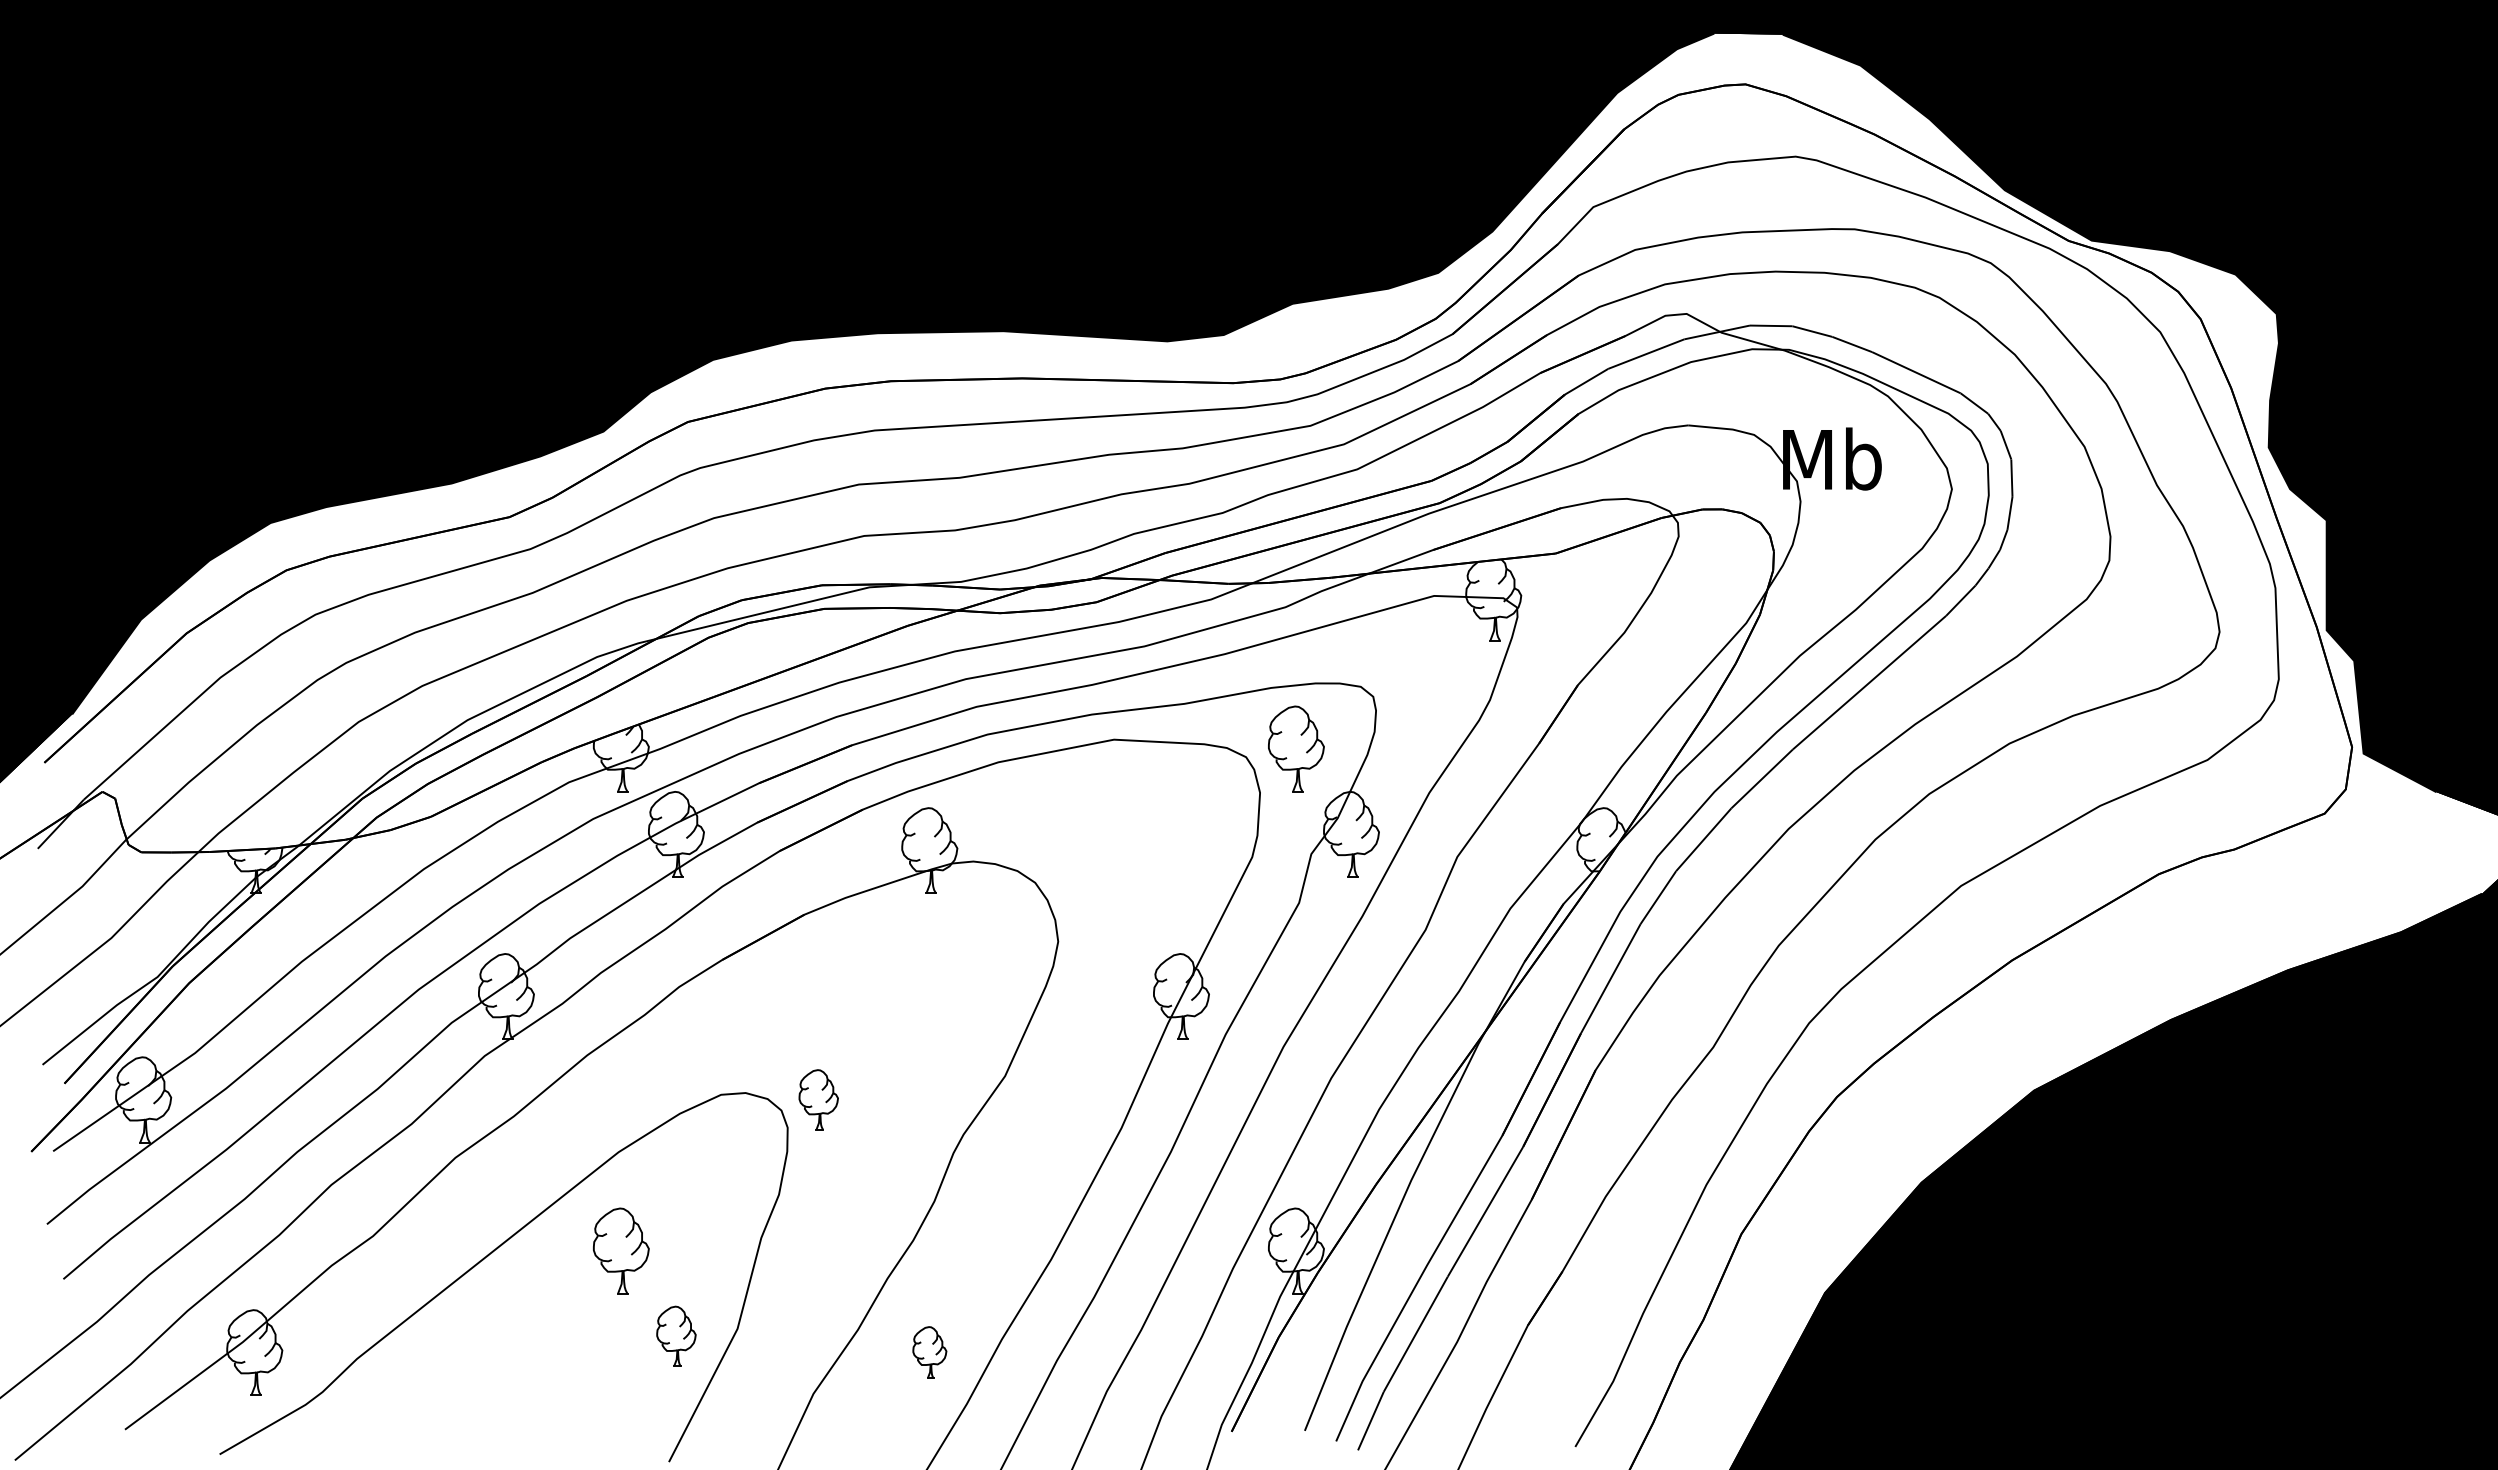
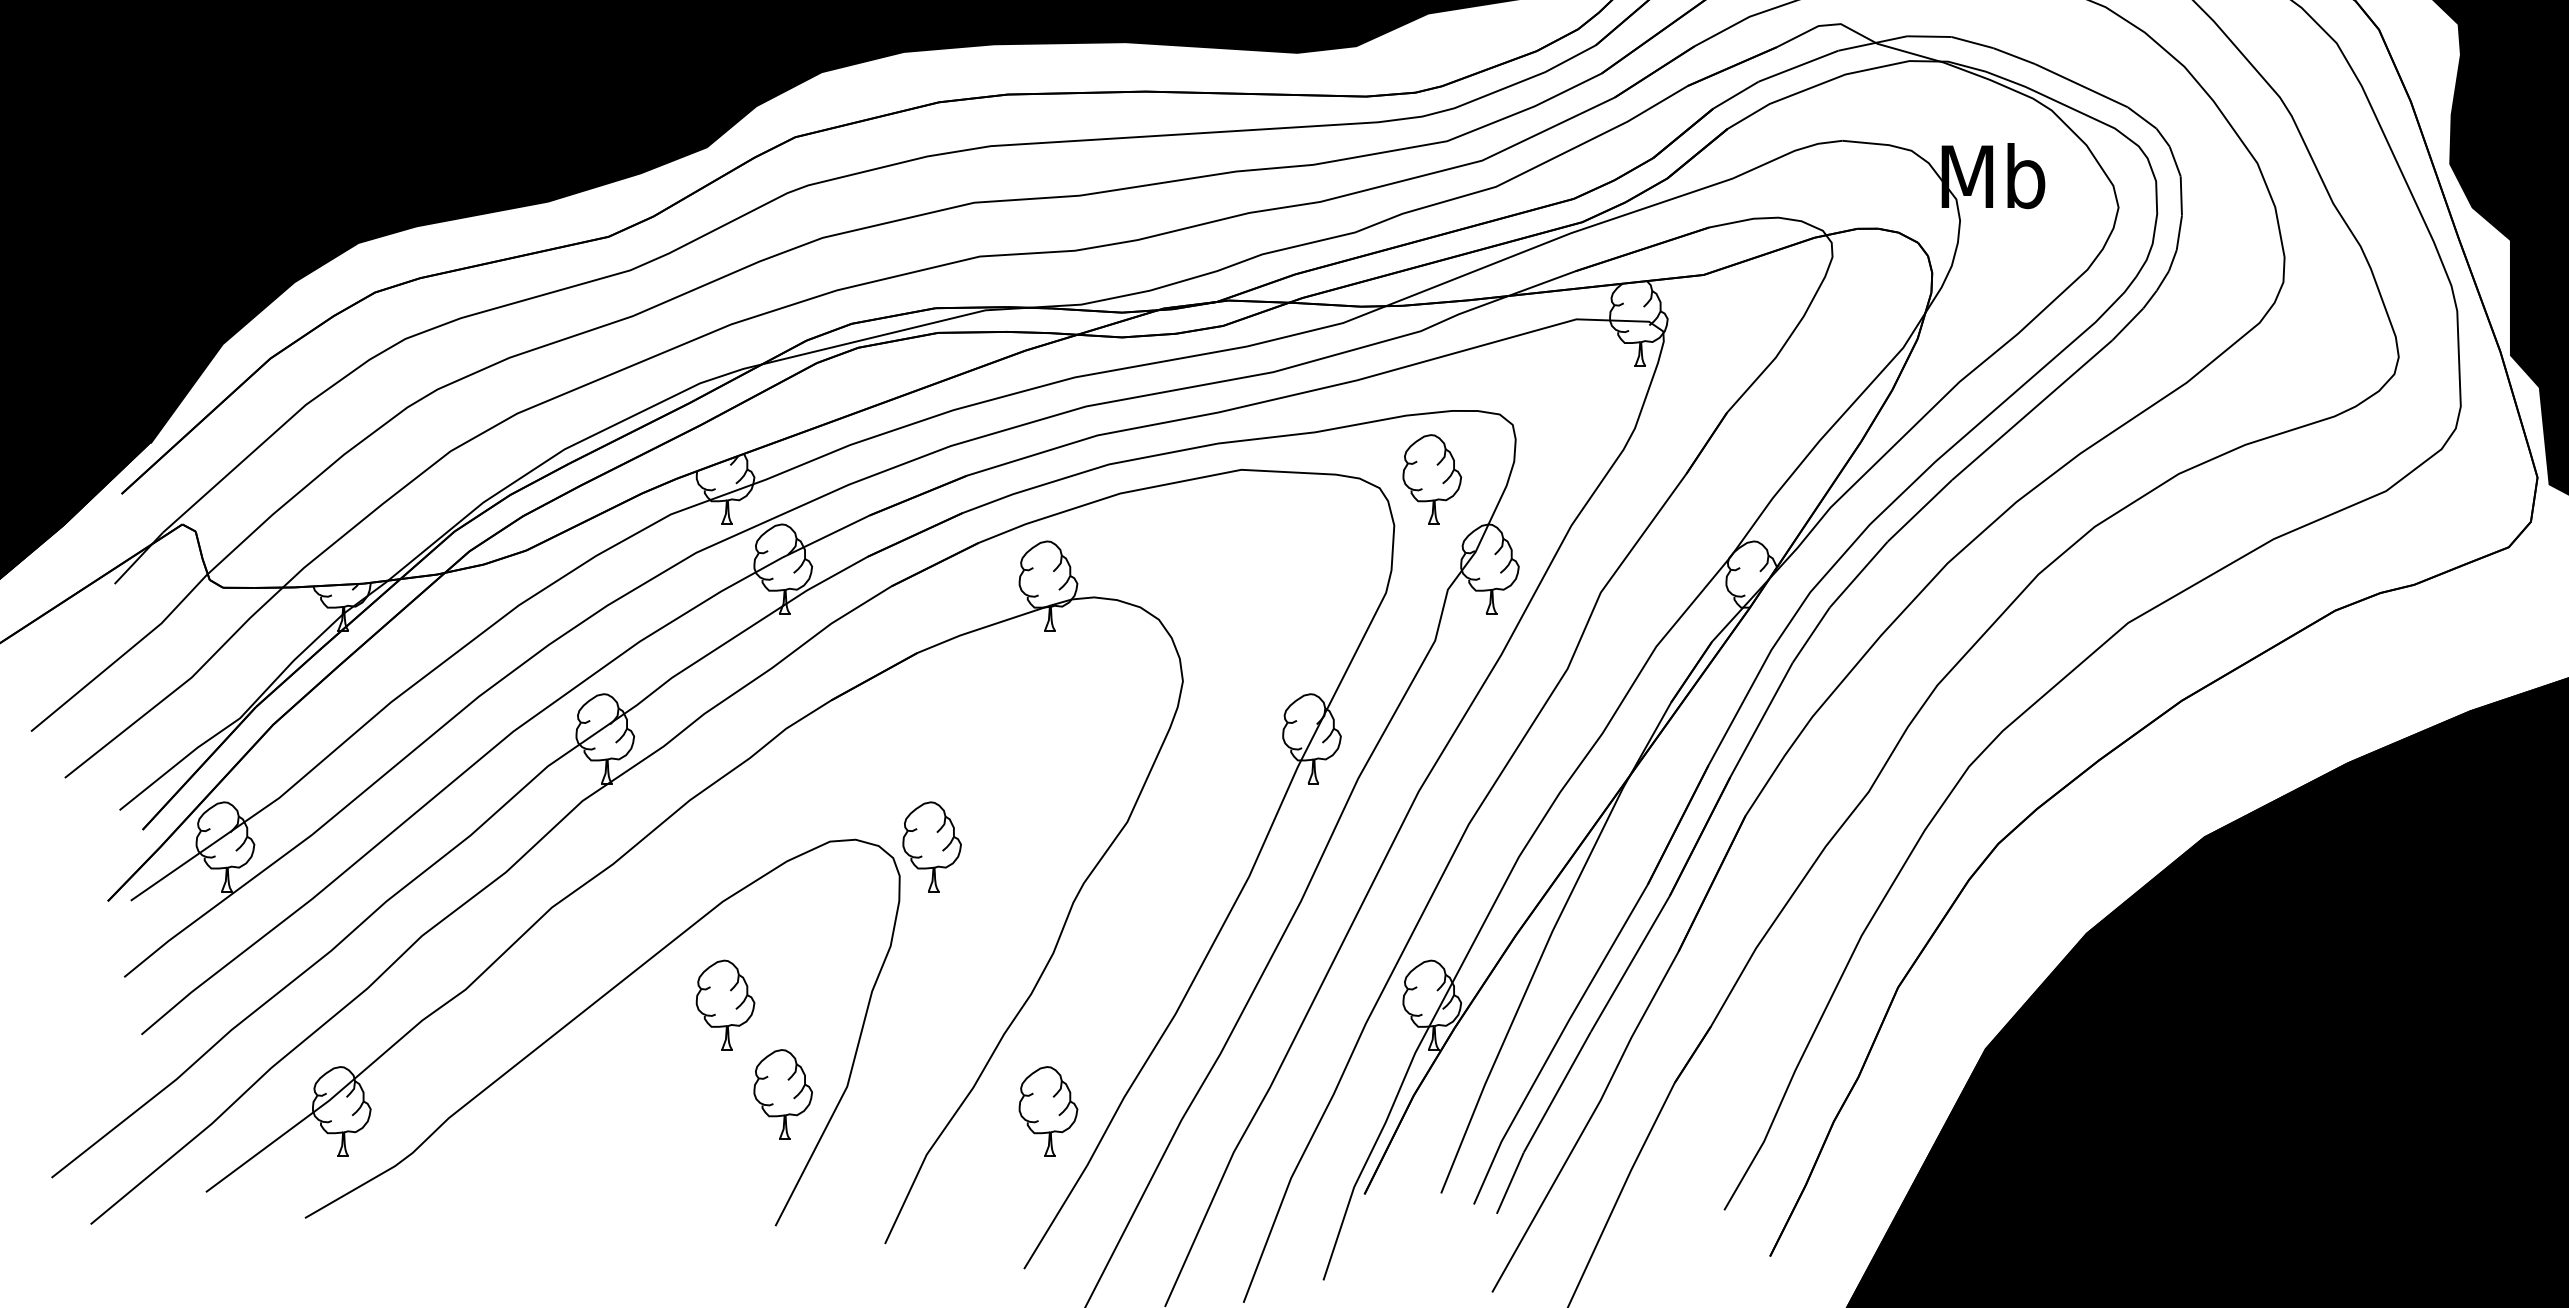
part: (818, 1099) -> (931, 846), size x1.43
part: (676, 1336) -> (783, 1094), size x1.43
part: (929, 1352) -> (1048, 1111), size x1.67

